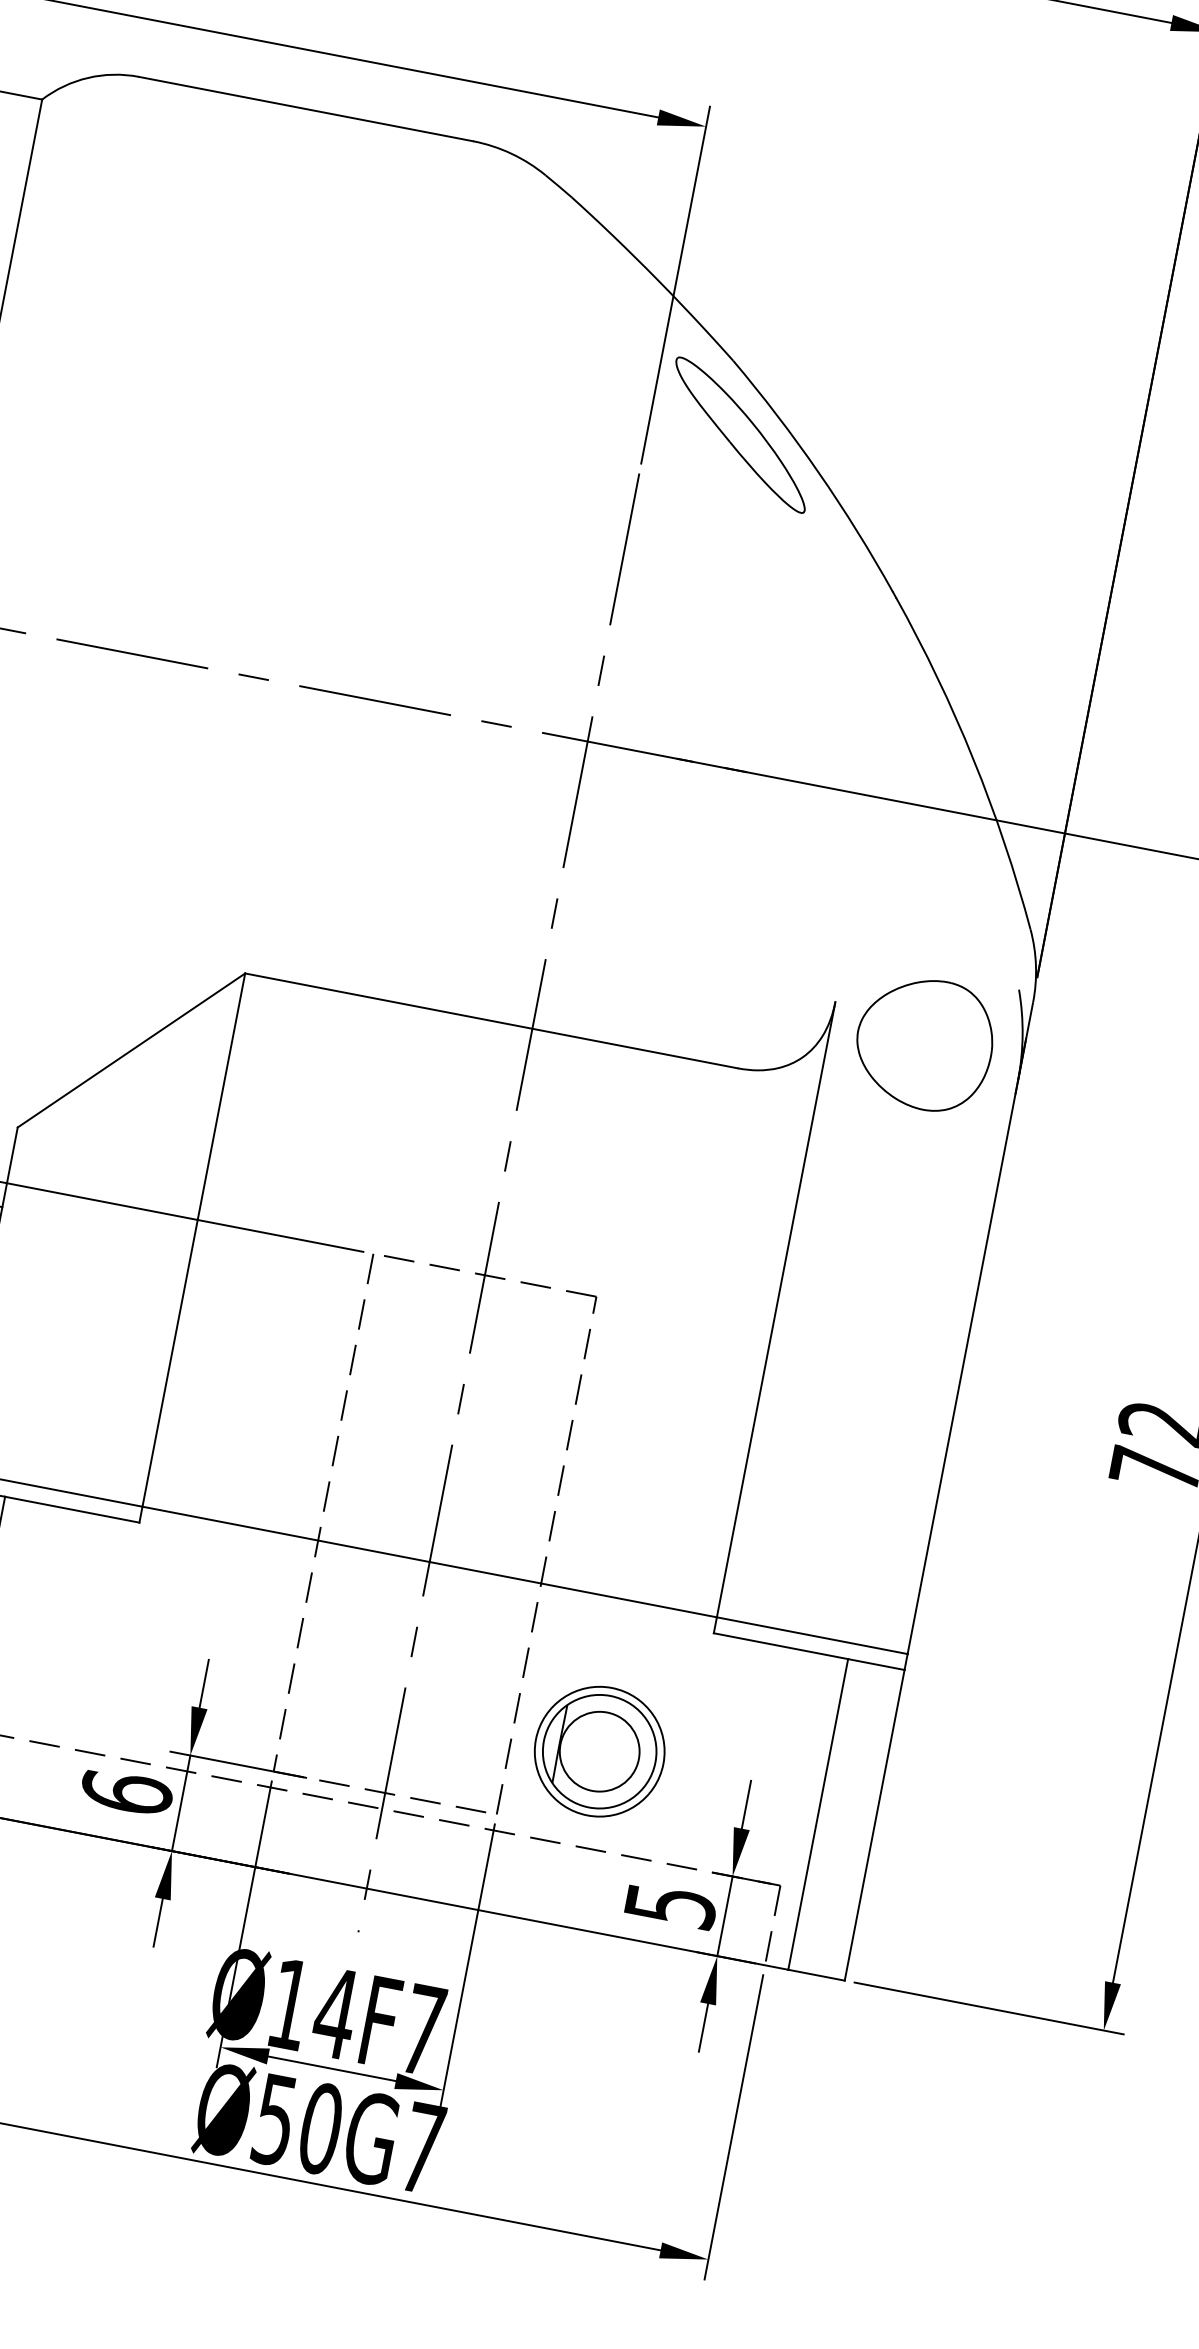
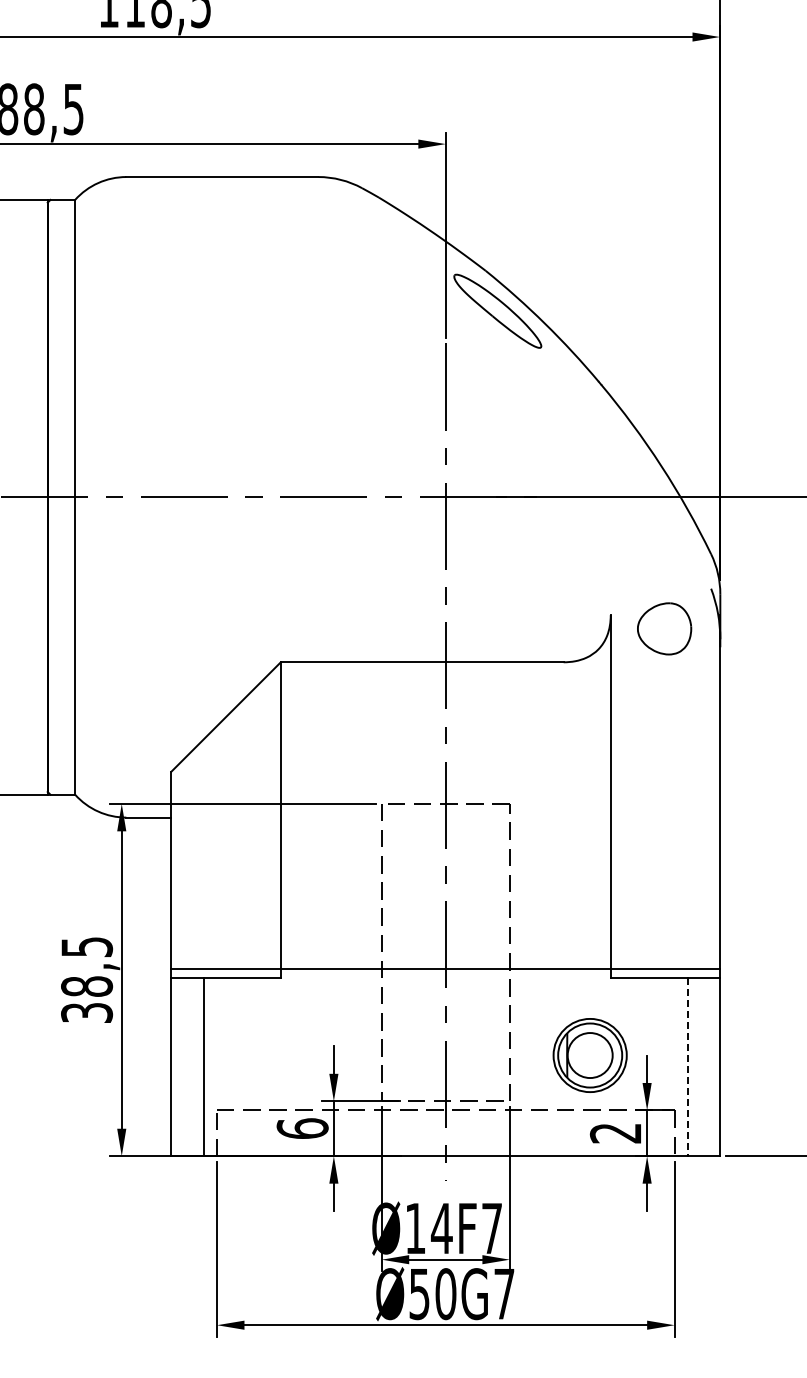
part: (924, 1043) -> (664, 628), size x0.7
part: (598, 1751) -> (589, 1055), moved
line: (817, 1815) -> (687, 1067), solid -> dashed
text: (669, 1905) -> (615, 1133), 5 -> 2

